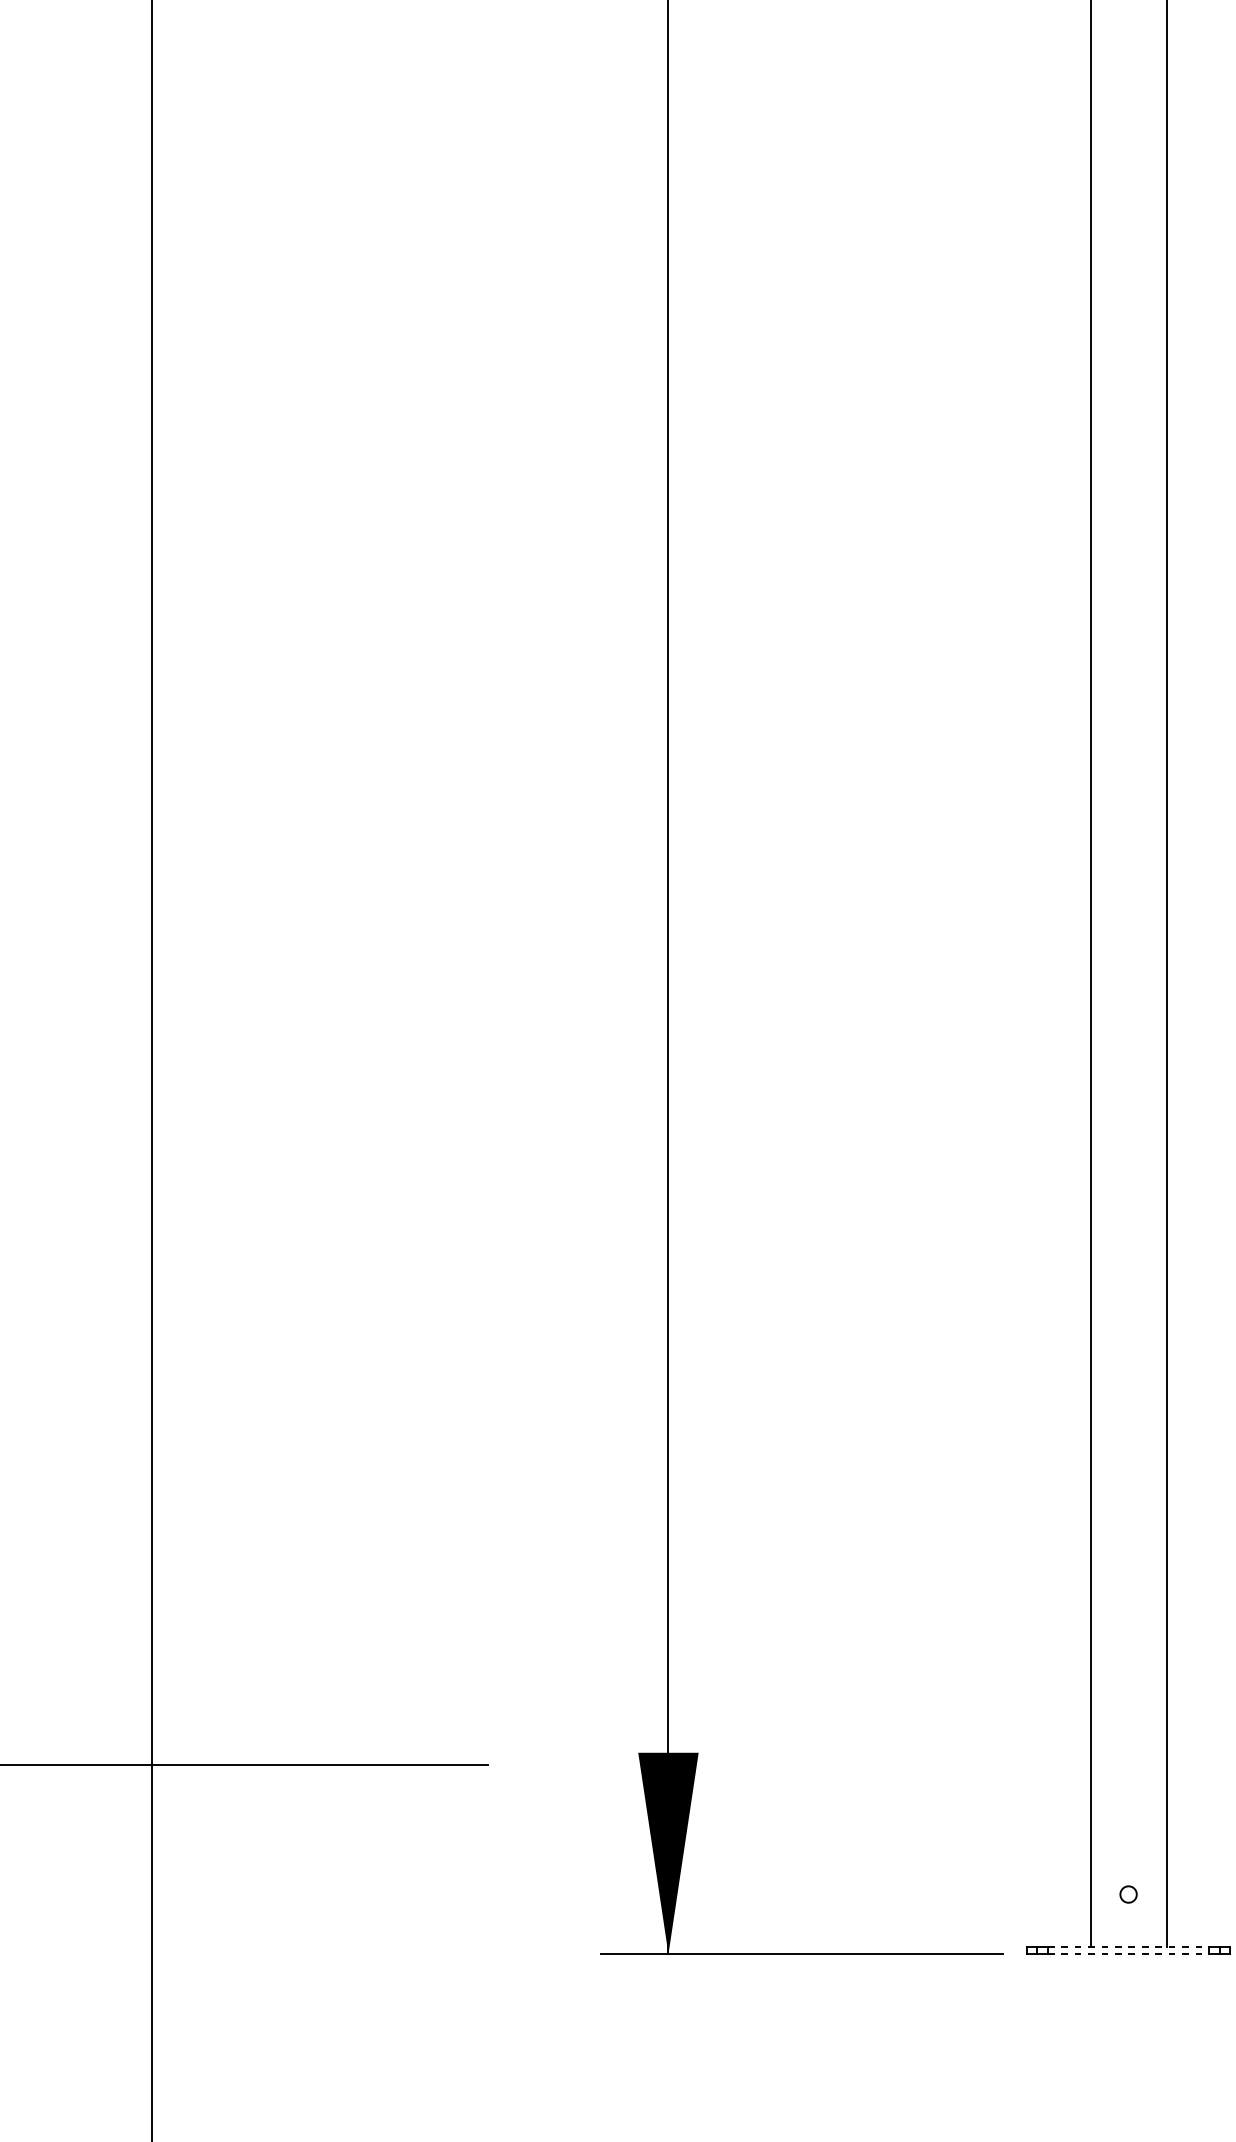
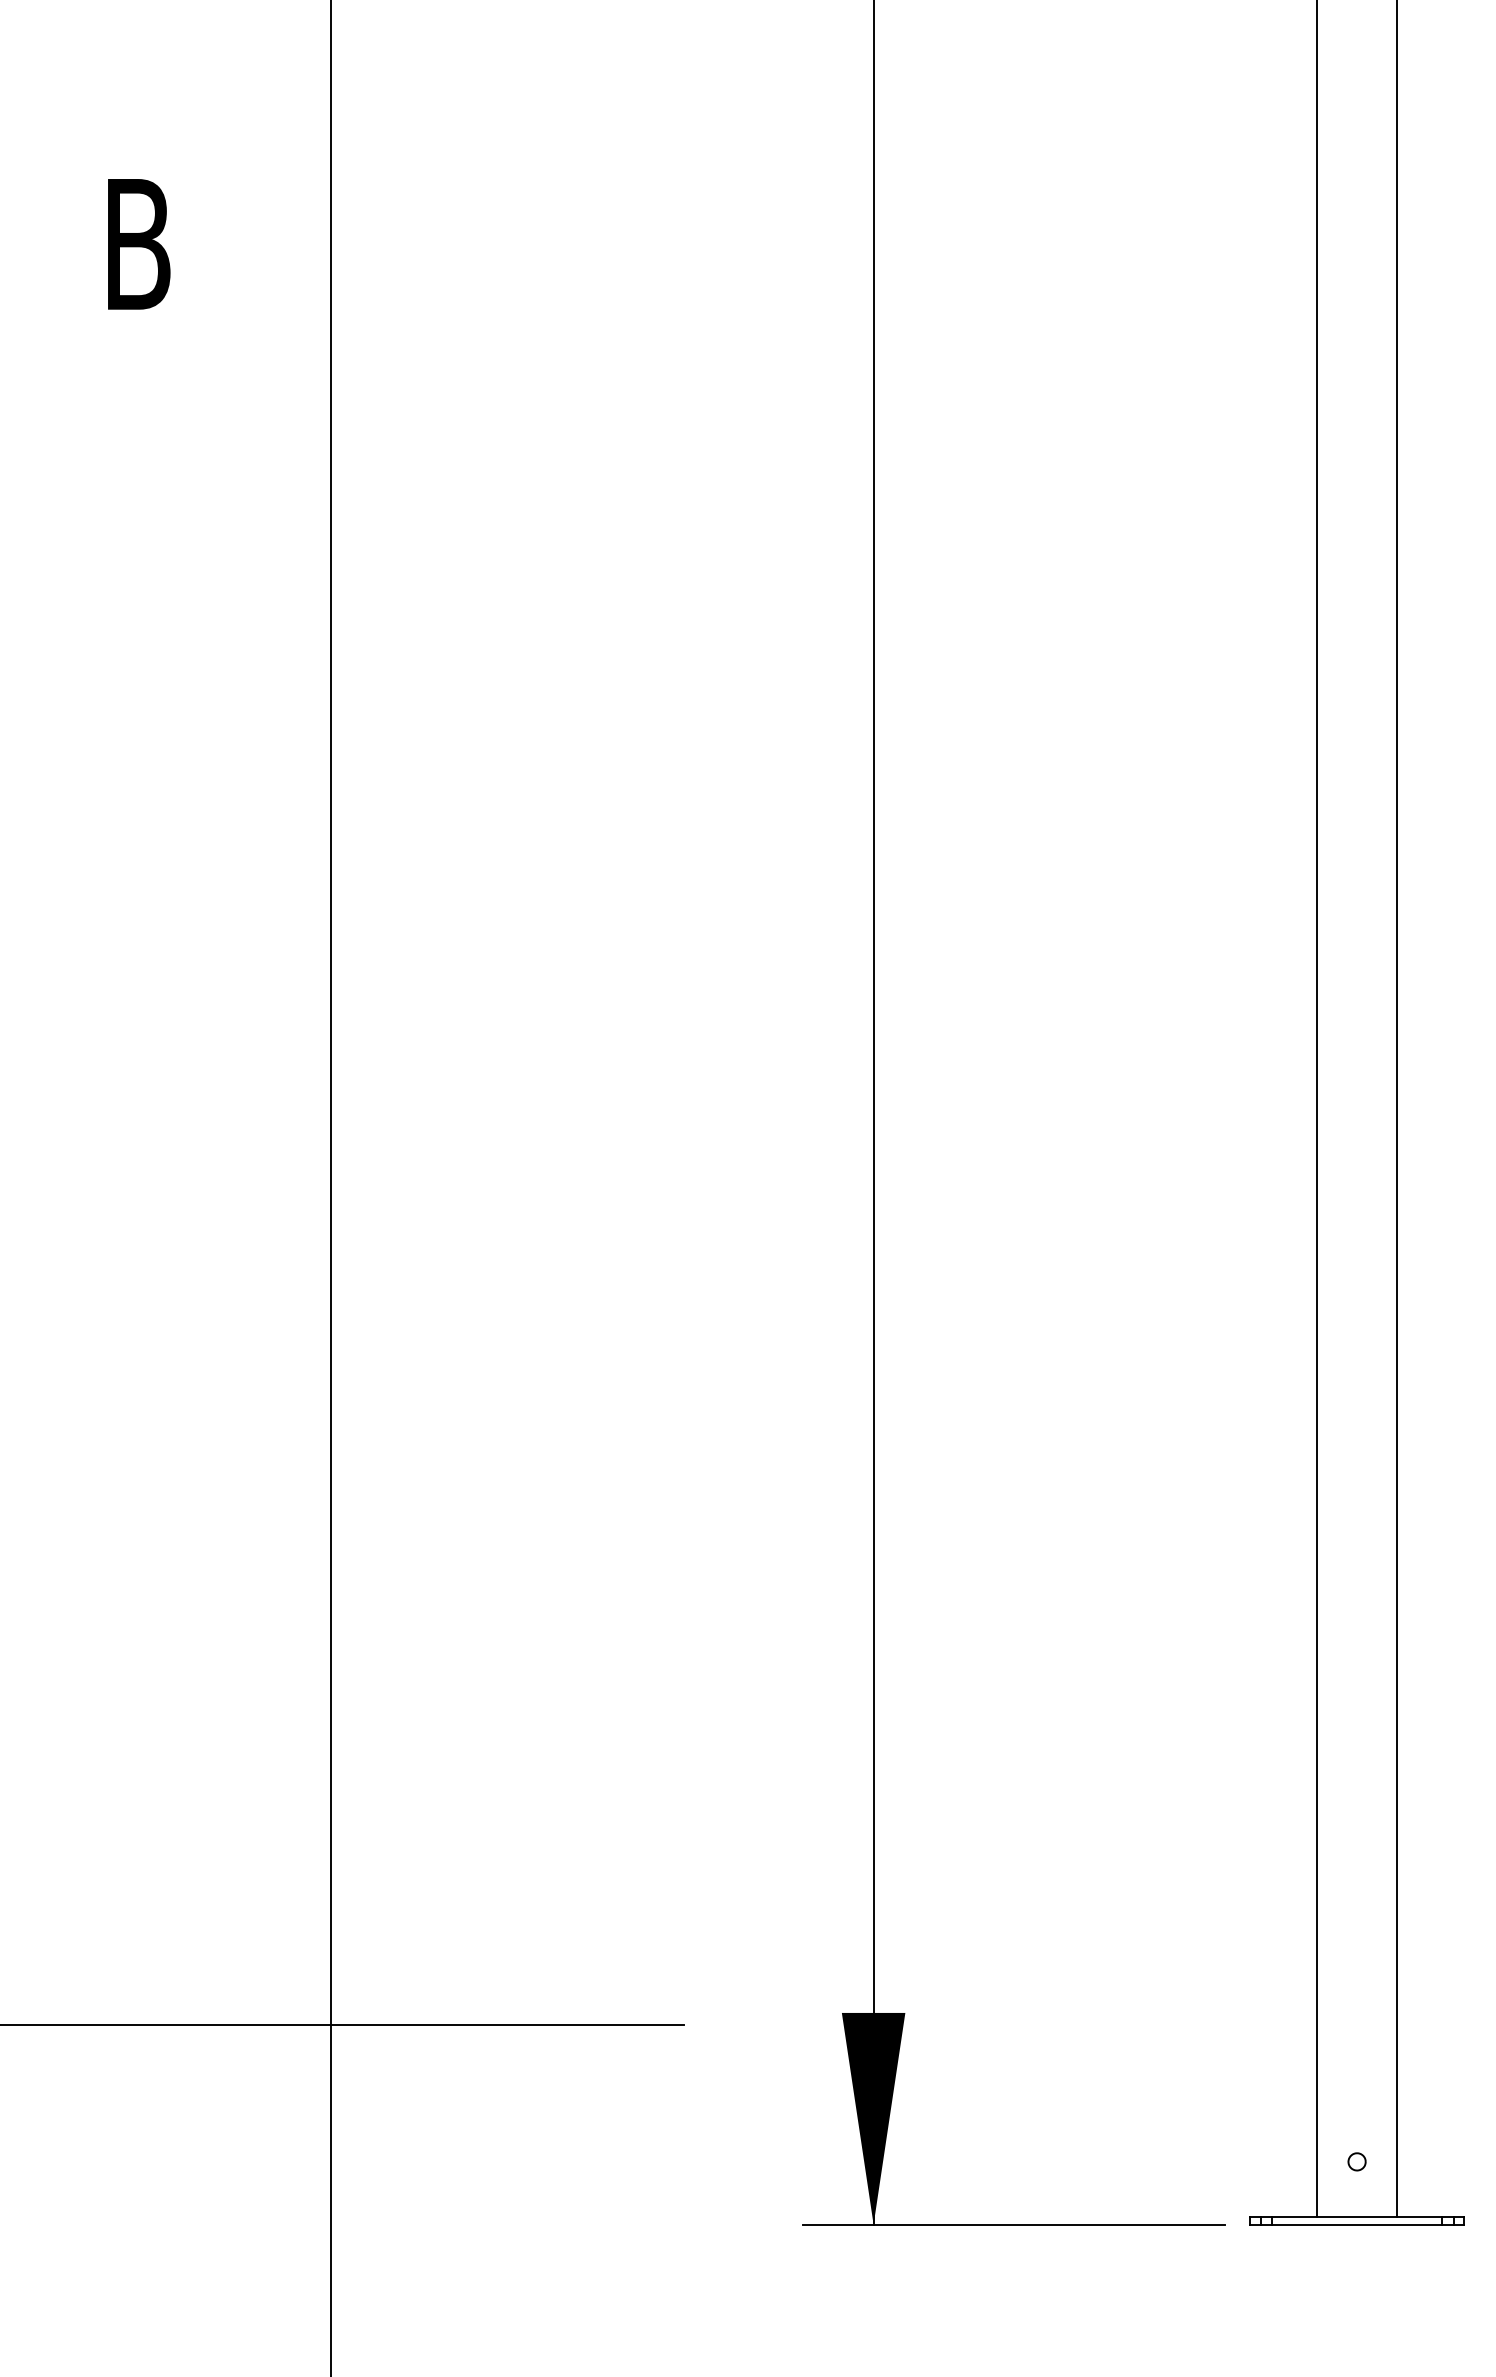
line: (1128, 1946) -> (1357, 2216), dashed -> solid
line: (1128, 1954) -> (1357, 2224), dashed -> solid

